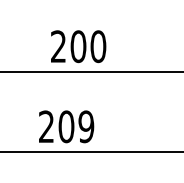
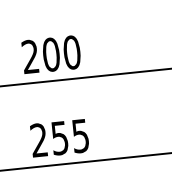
text: (78, 46) -> (51, 54), moved
text: (76, 126) -> (70, 136), 209 -> 255

